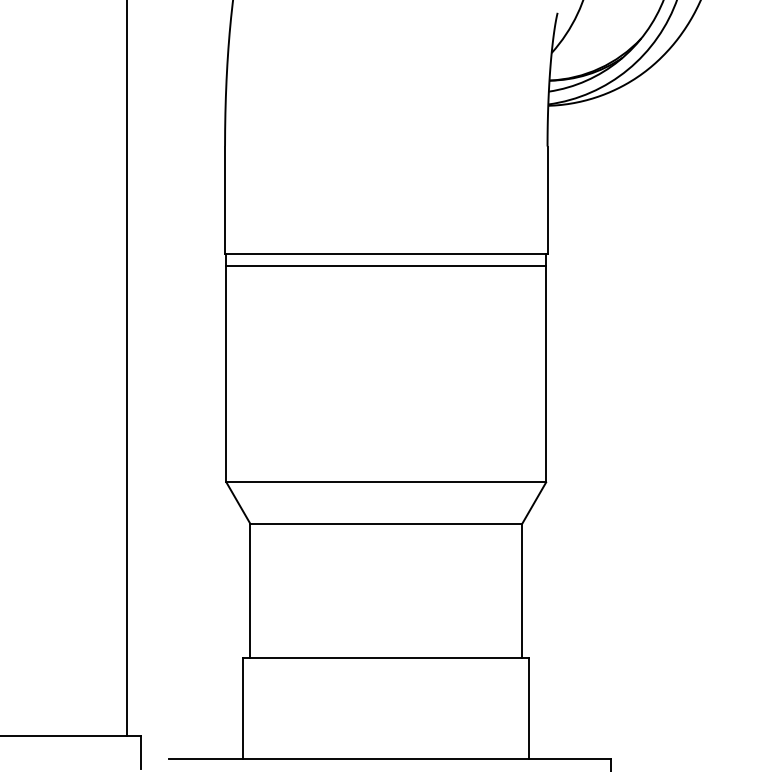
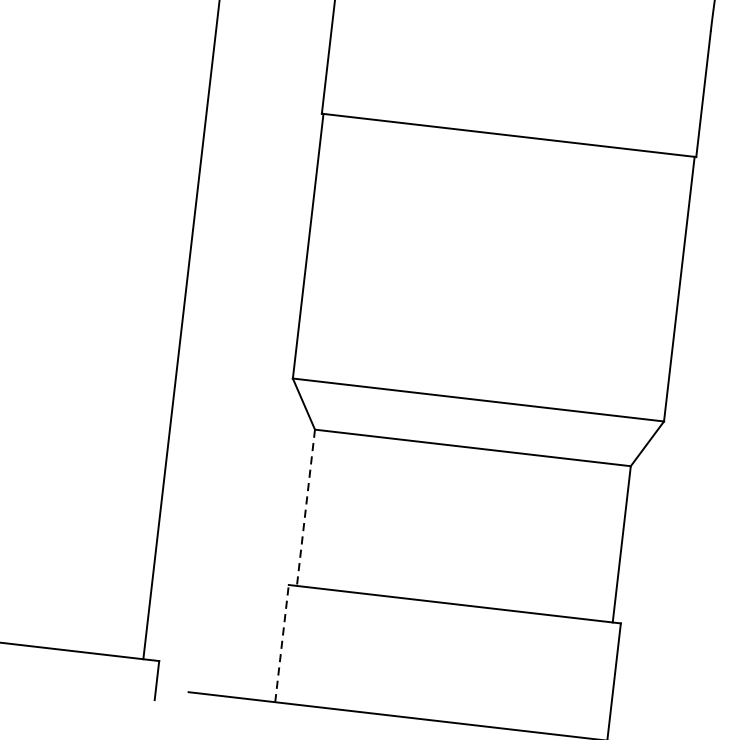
line: (386, 265) -> (507, 148), removed
line: (250, 591) -> (306, 508), solid -> dashed
line: (243, 708) -> (282, 643), solid -> dashed

